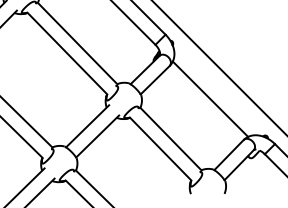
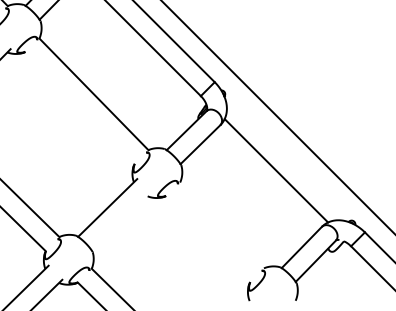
line: (67, 53) -> (79, 107), removed
line: (96, 136) -> (120, 221), removed
line: (170, 139) -> (221, 225), removed
line: (161, 149) -> (208, 239), removed

